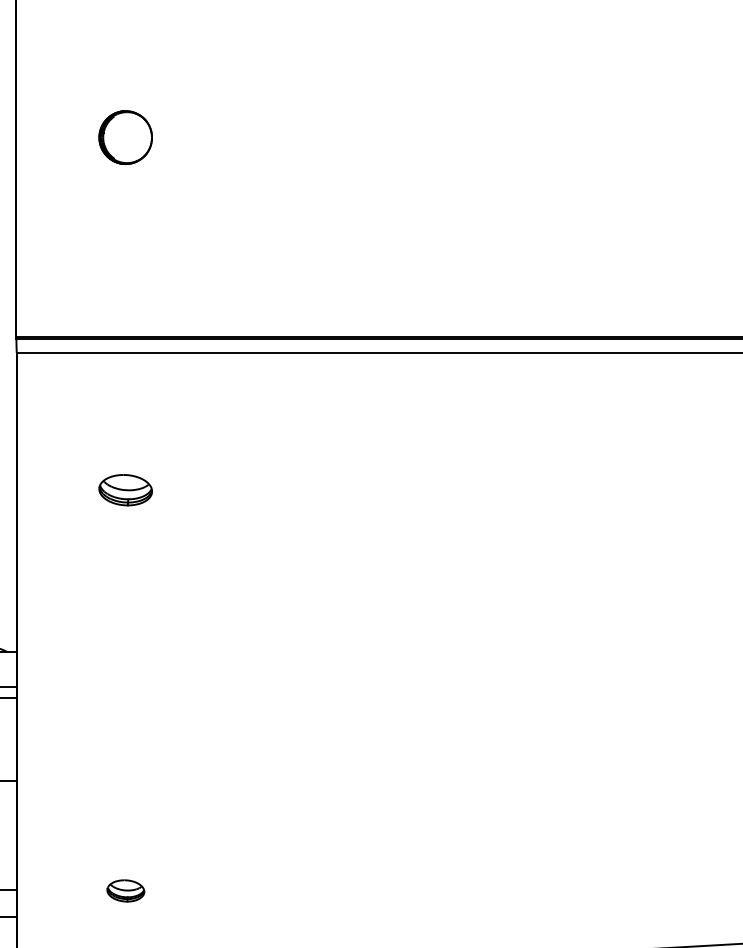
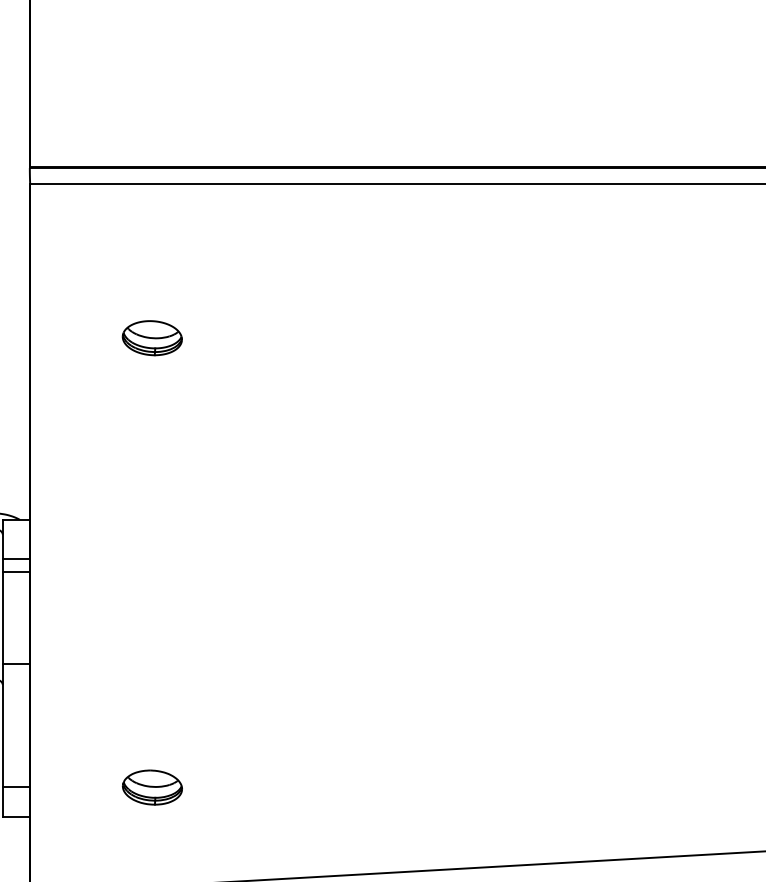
part: (125, 890) -> (152, 787), size x1.43

